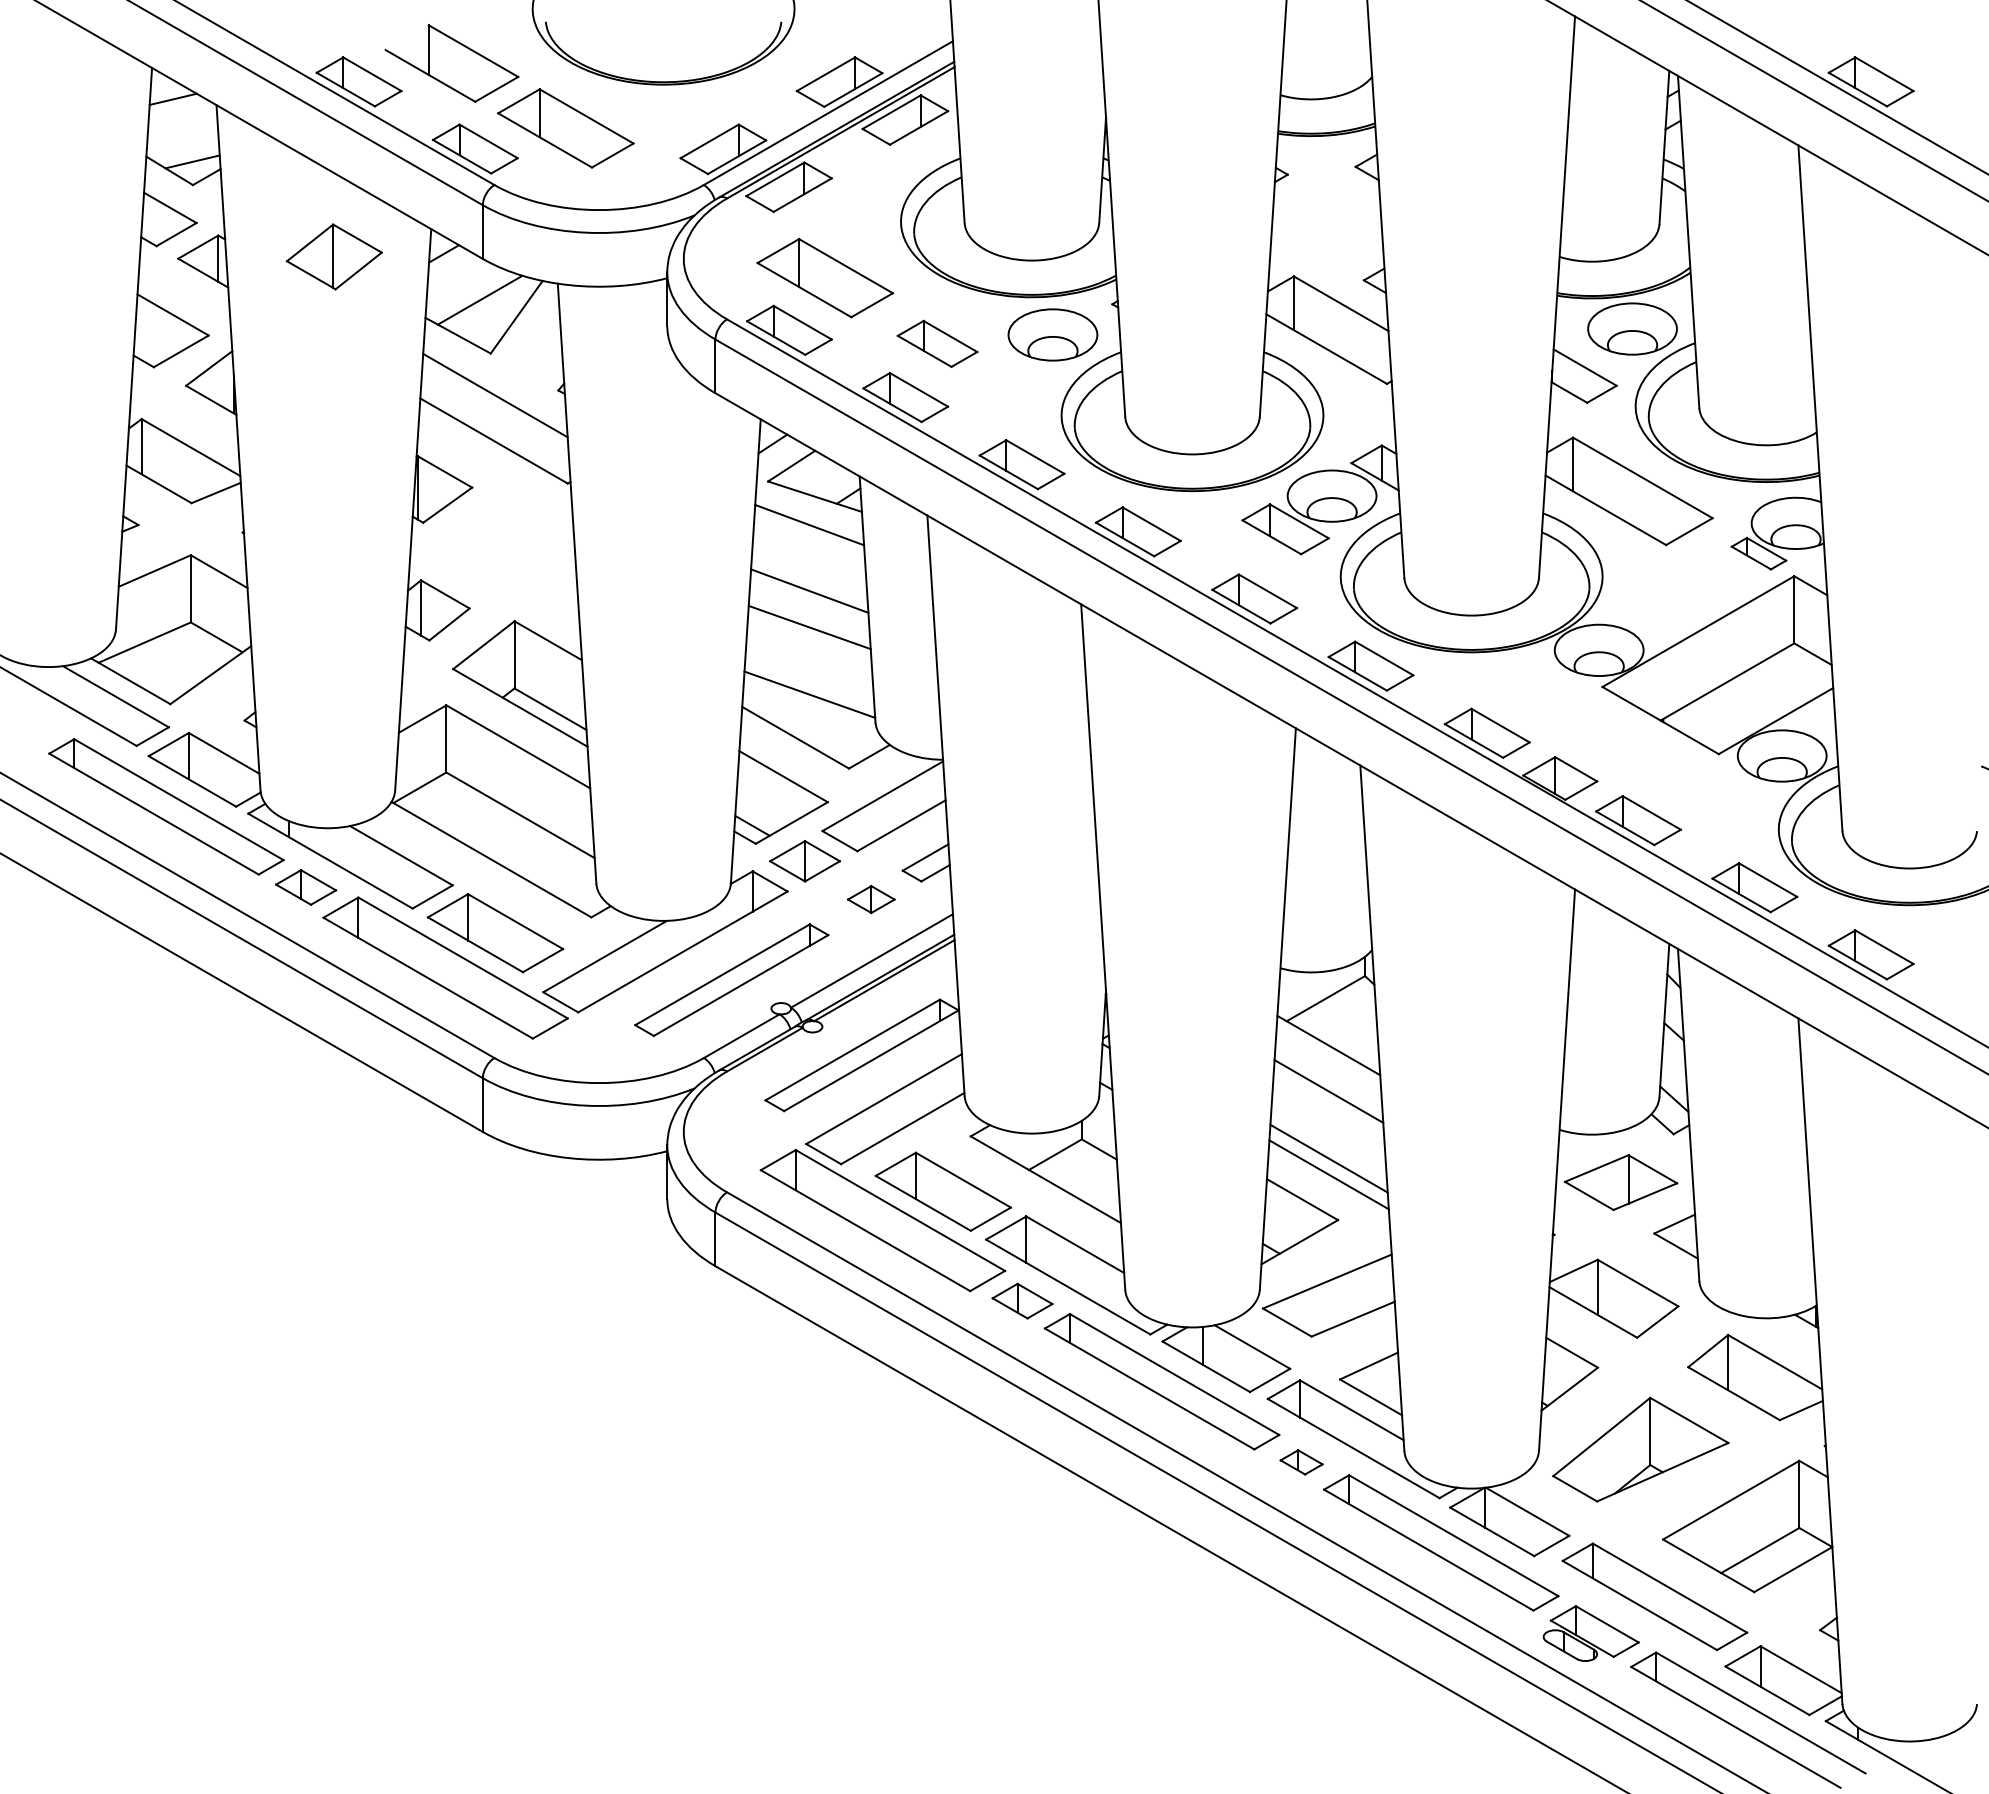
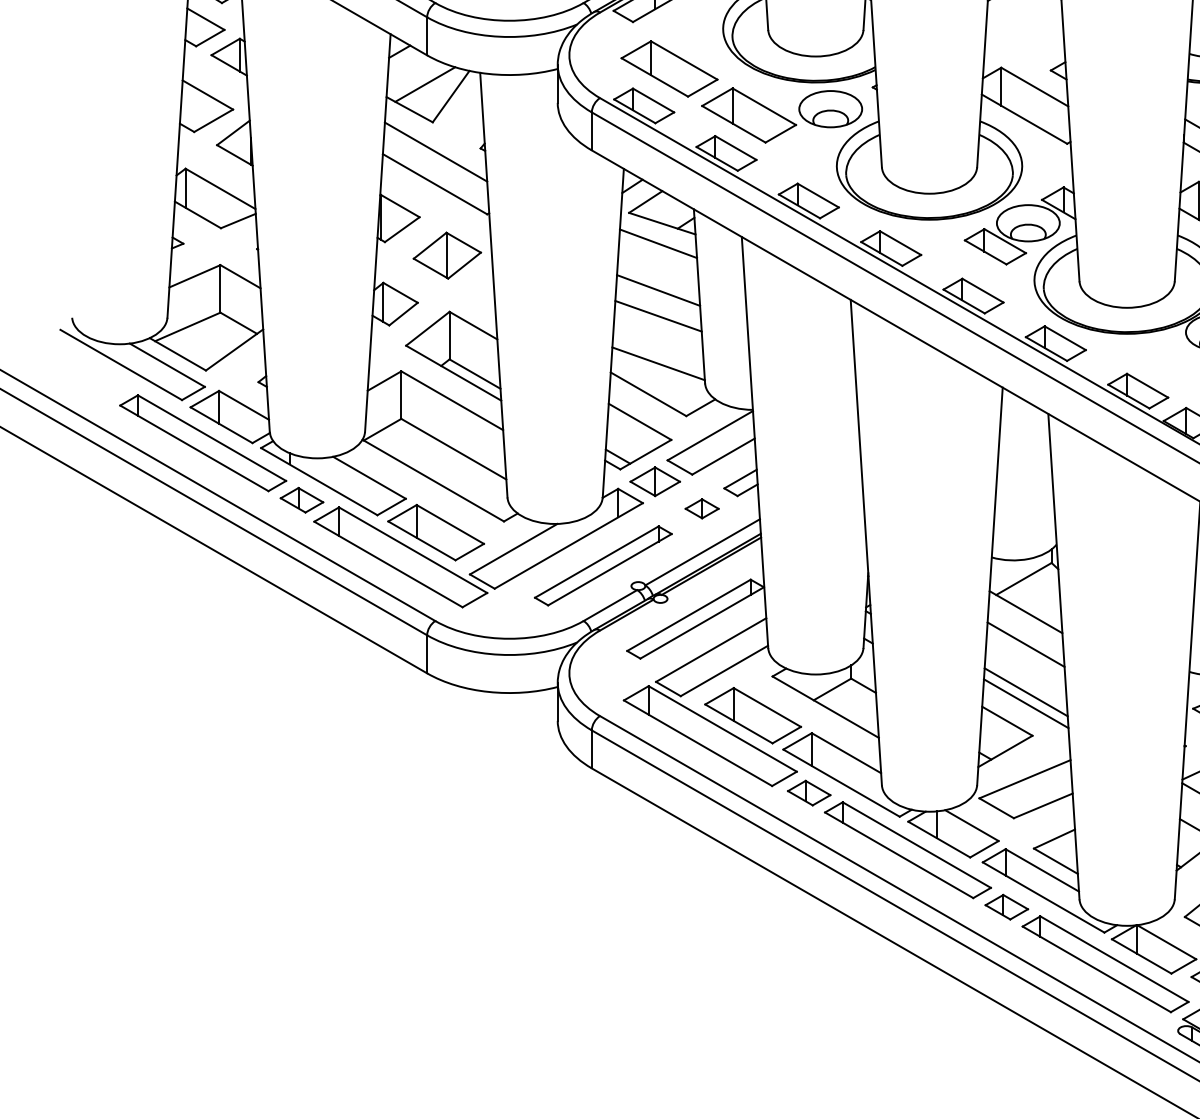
part: (333, 256) -> (446, 255), moved
part: (937, 343) -> (749, 115), size x1.67
part: (1301, 1462) -> (1006, 907), size x1.43

